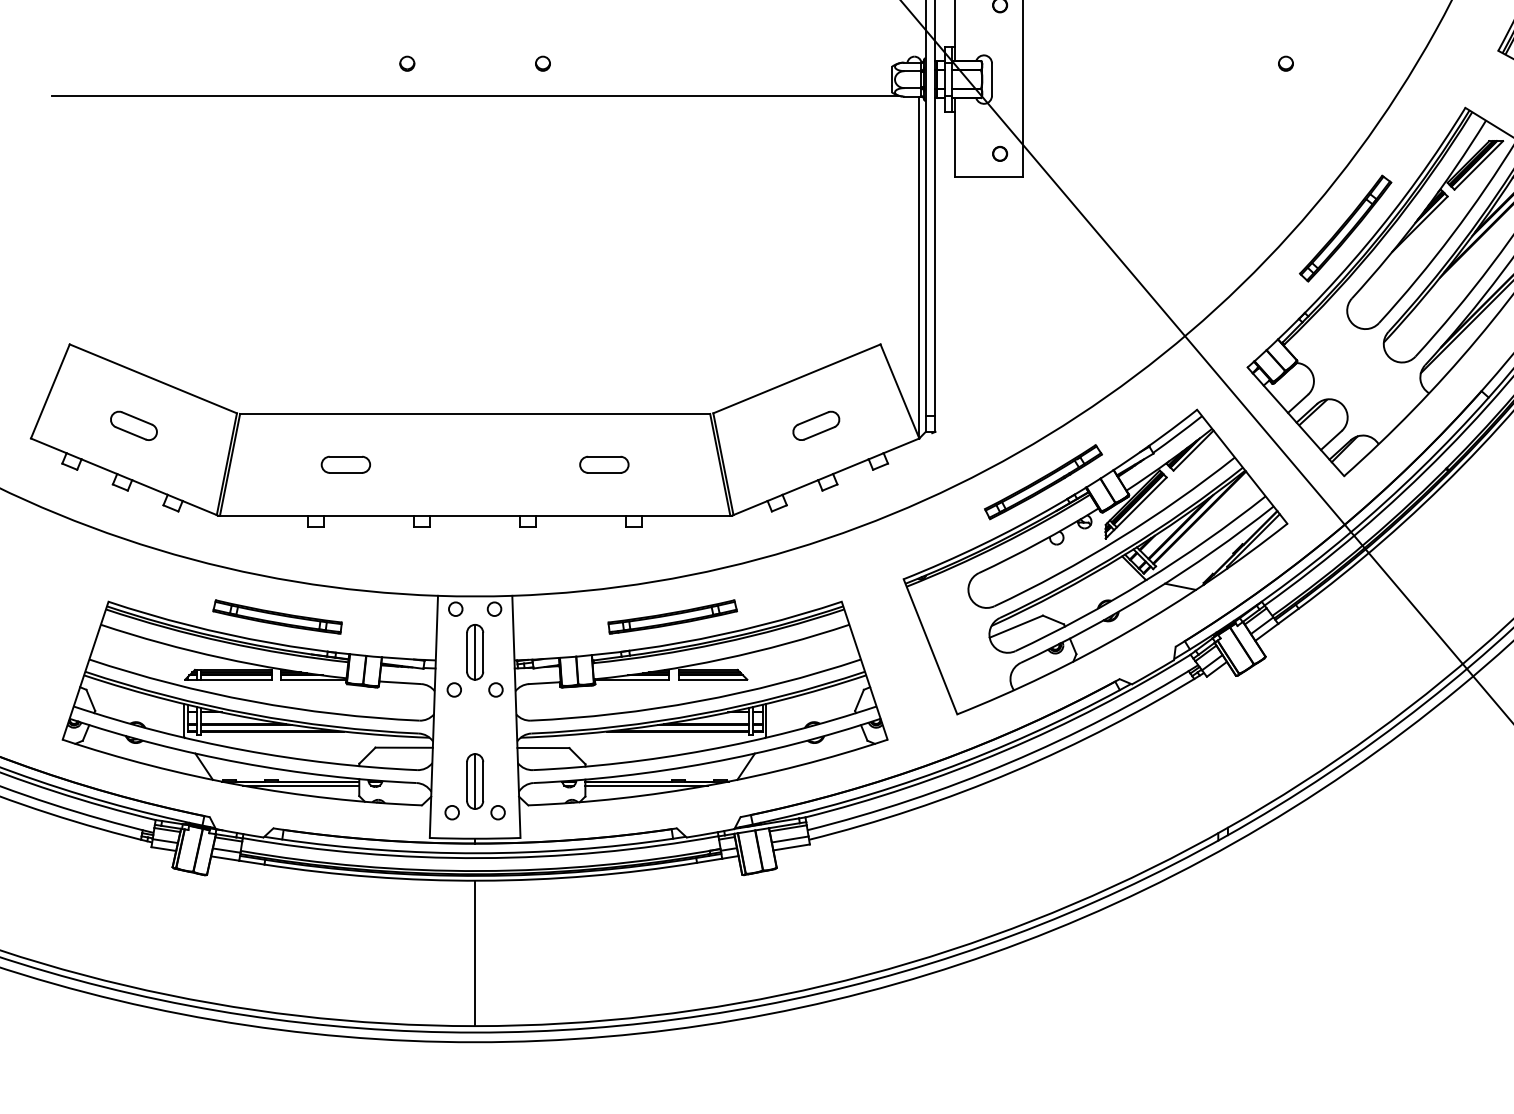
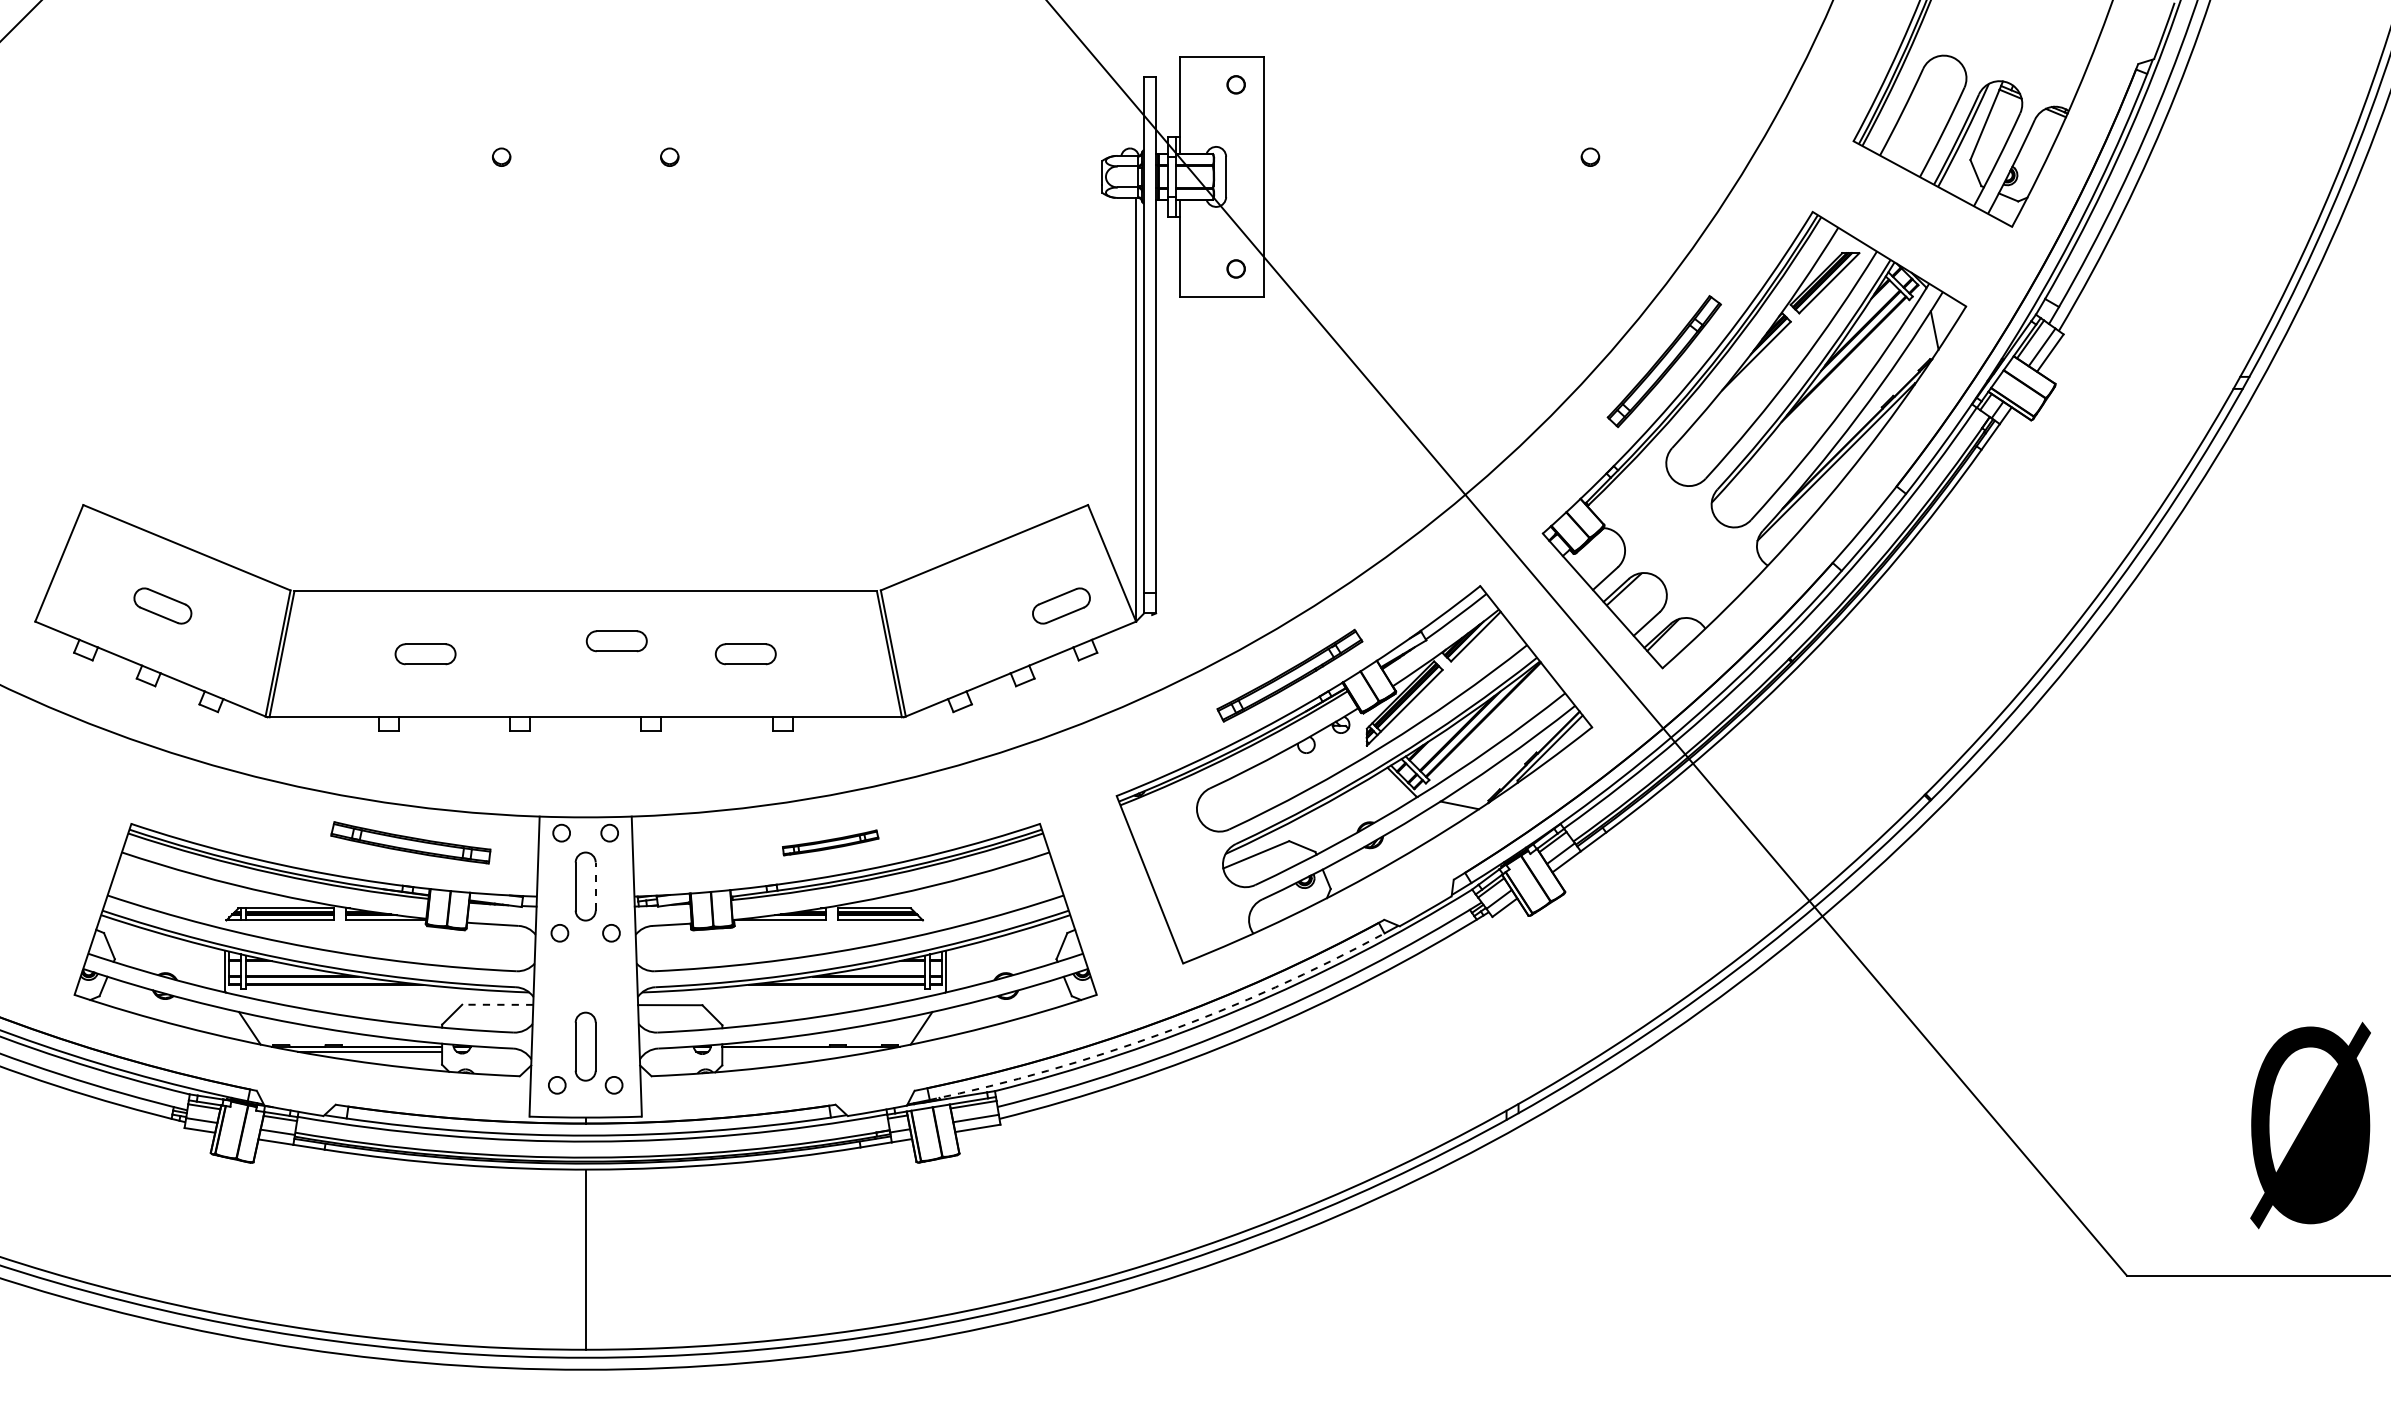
line: (475, 95) -> (585, 196), removed
part: (816, 425) -> (1061, 605), moved
part: (500, 454) -> (616, 641), added
part: (277, 616) -> (410, 842), moved
part: (672, 616) -> (830, 842), size x0.6
line: (475, 652) -> (585, 886), removed
line: (483, 652) -> (595, 886), solid -> dashed
line: (403, 747) -> (497, 1004), solid -> dashed
arc: (941, 770) -> (1163, 1033), solid -> dashed
line: (475, 781) -> (585, 1046), removed
line: (646, 785) -> (797, 1051), removed

